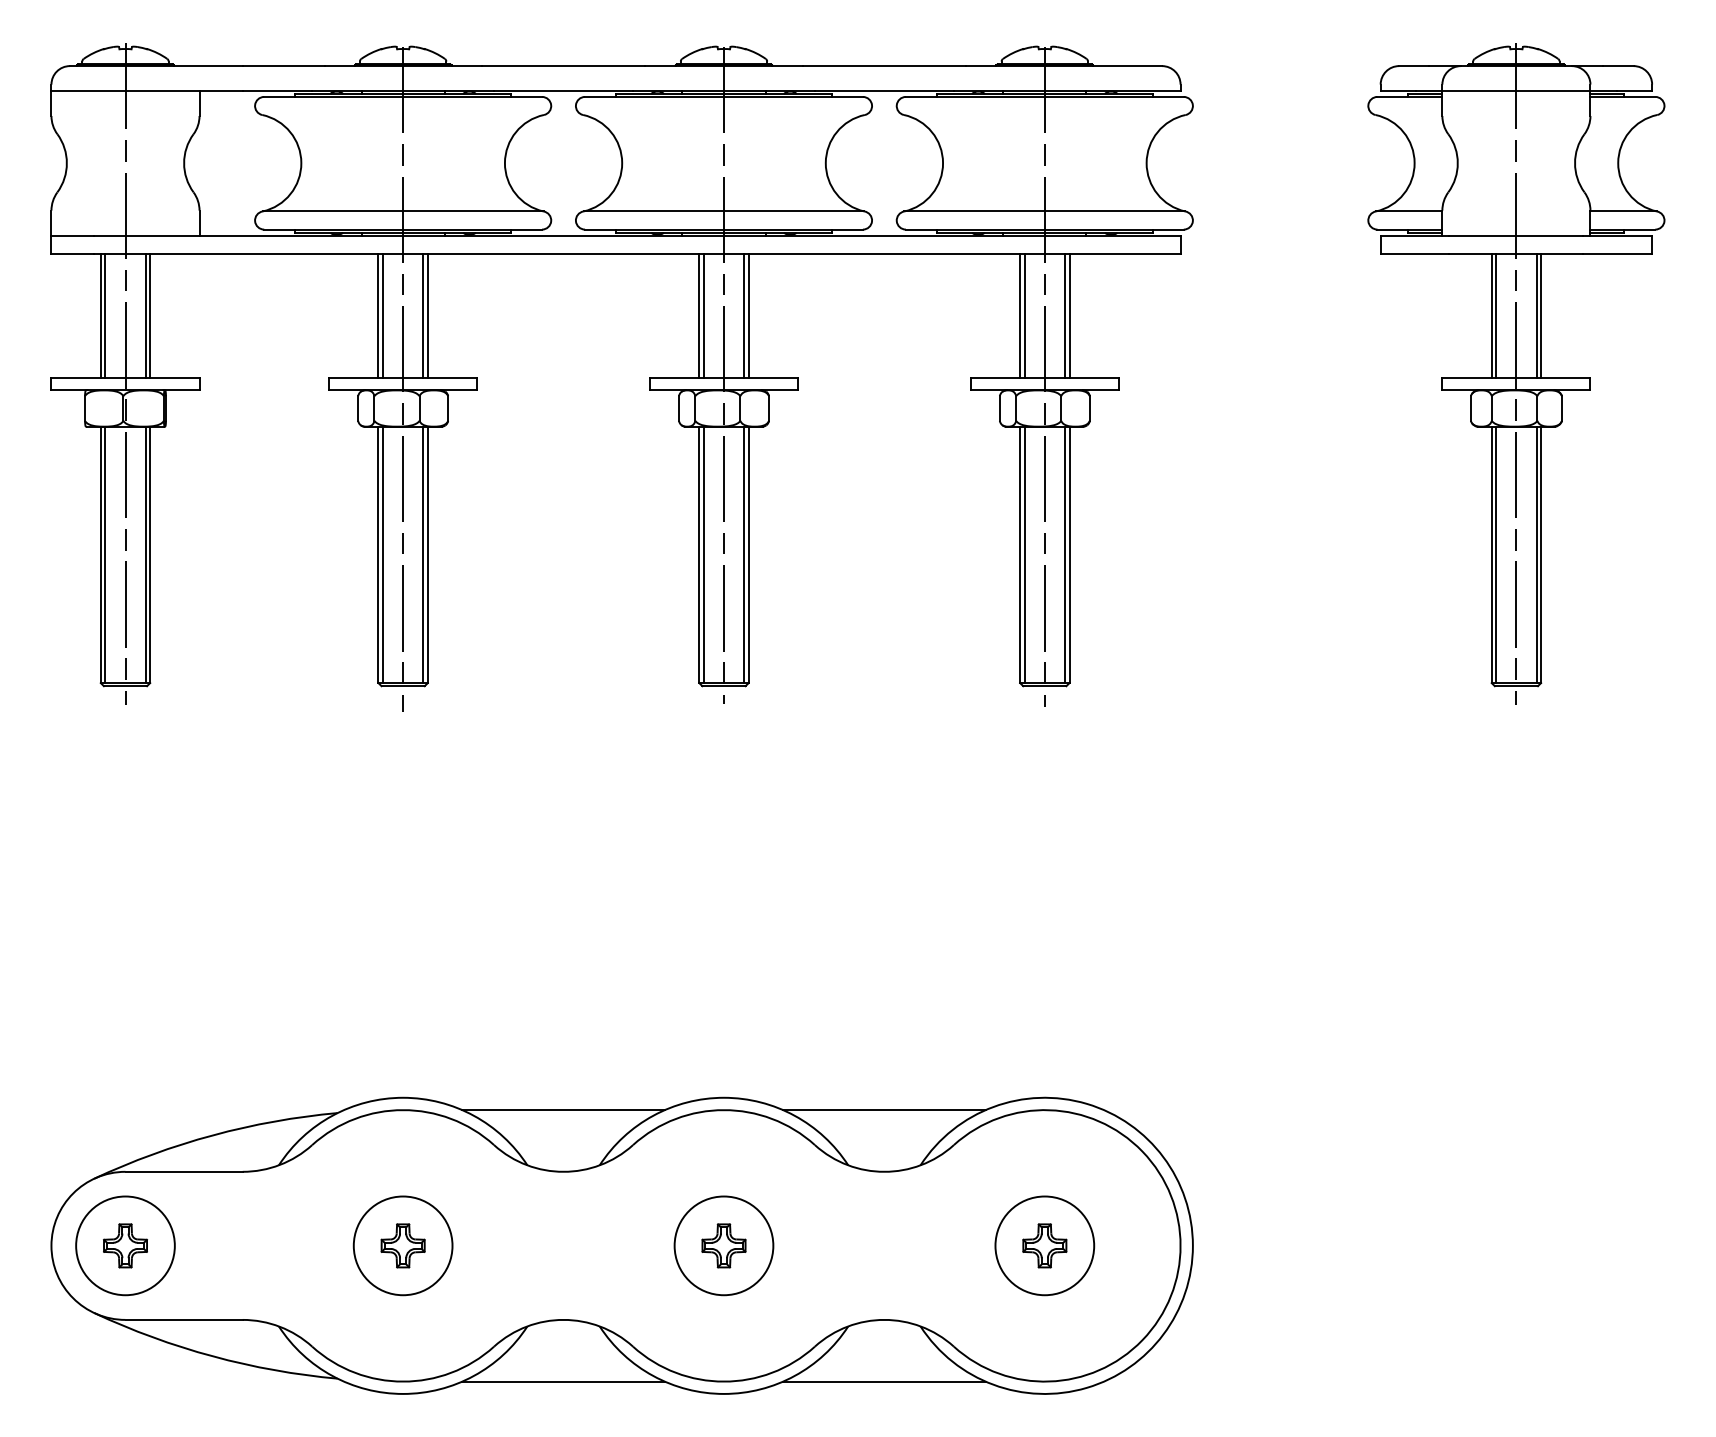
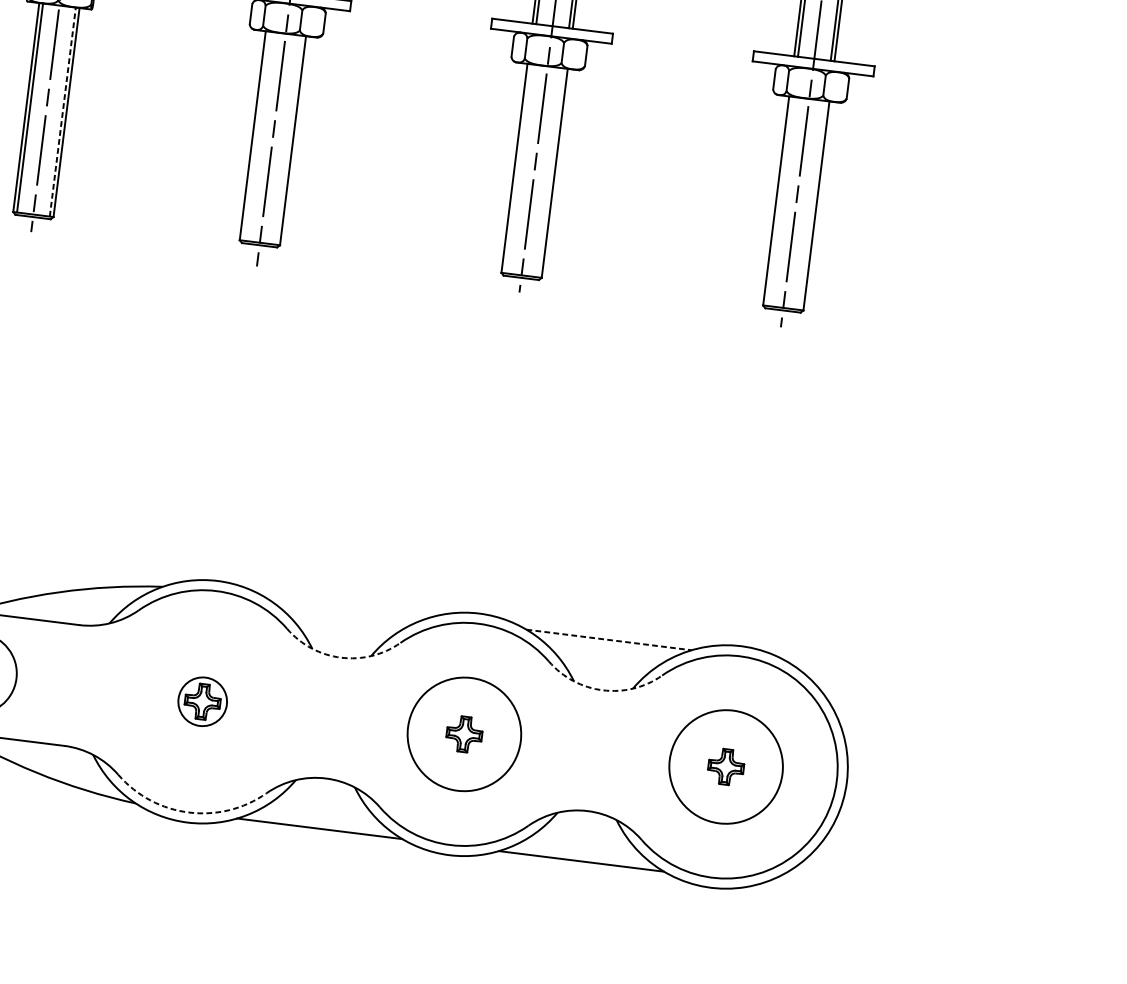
line: (145, 554) -> (62, 111), solid -> dashed
line: (383, 554) -> (256, 135), removed
line: (423, 554) -> (289, 139), removed
line: (703, 554) -> (517, 168), removed
line: (744, 554) -> (551, 172), removed
line: (1024, 554) -> (779, 200), removed
line: (1064, 554) -> (812, 205), removed
line: (563, 1110) -> (347, 607), removed
line: (884, 1110) -> (609, 640), solid -> dashed
arc: (563, 1171) -> (341, 657), solid -> dashed
arc: (884, 1171) -> (602, 690), solid -> dashed
circle: (402, 1245) -> (202, 701), size x0.6
circle: (723, 1245) -> (464, 734), size x1.4
circle: (1044, 1245) -> (725, 766), size x1.4
arc: (403, 1381) -> (189, 812), solid -> dashed

